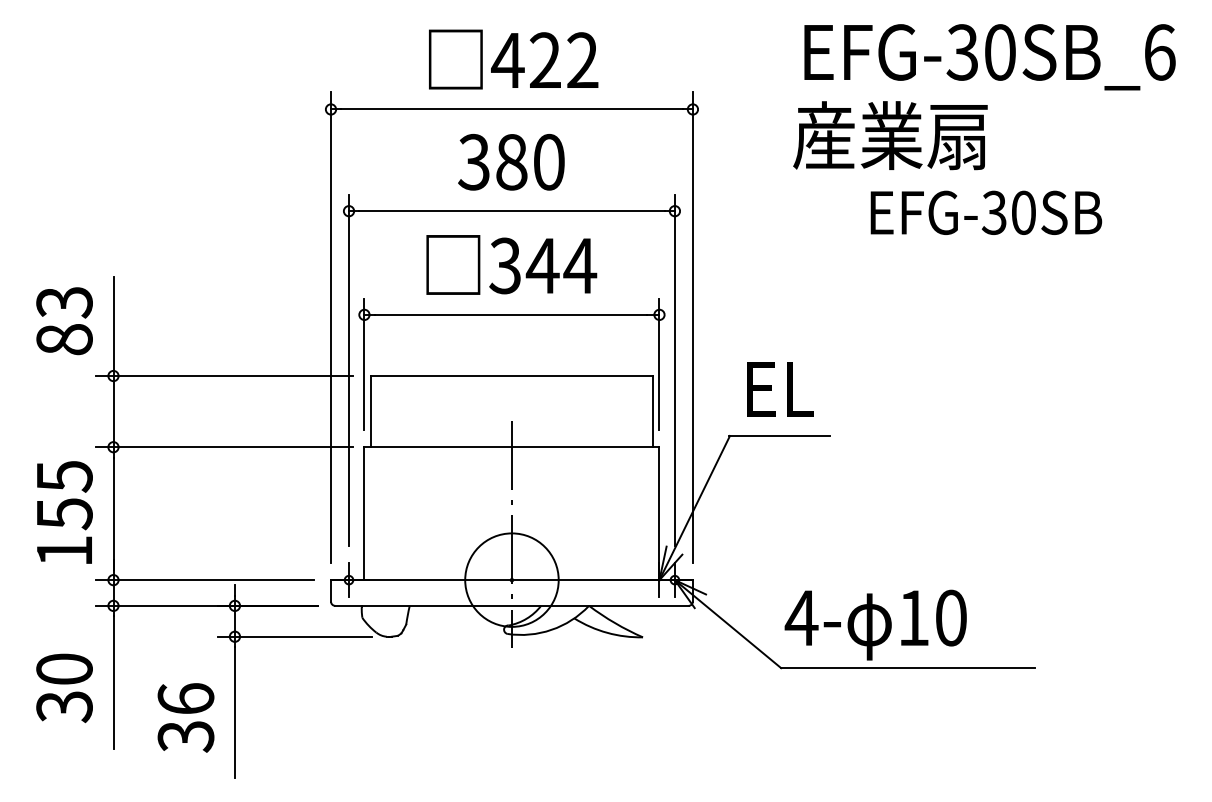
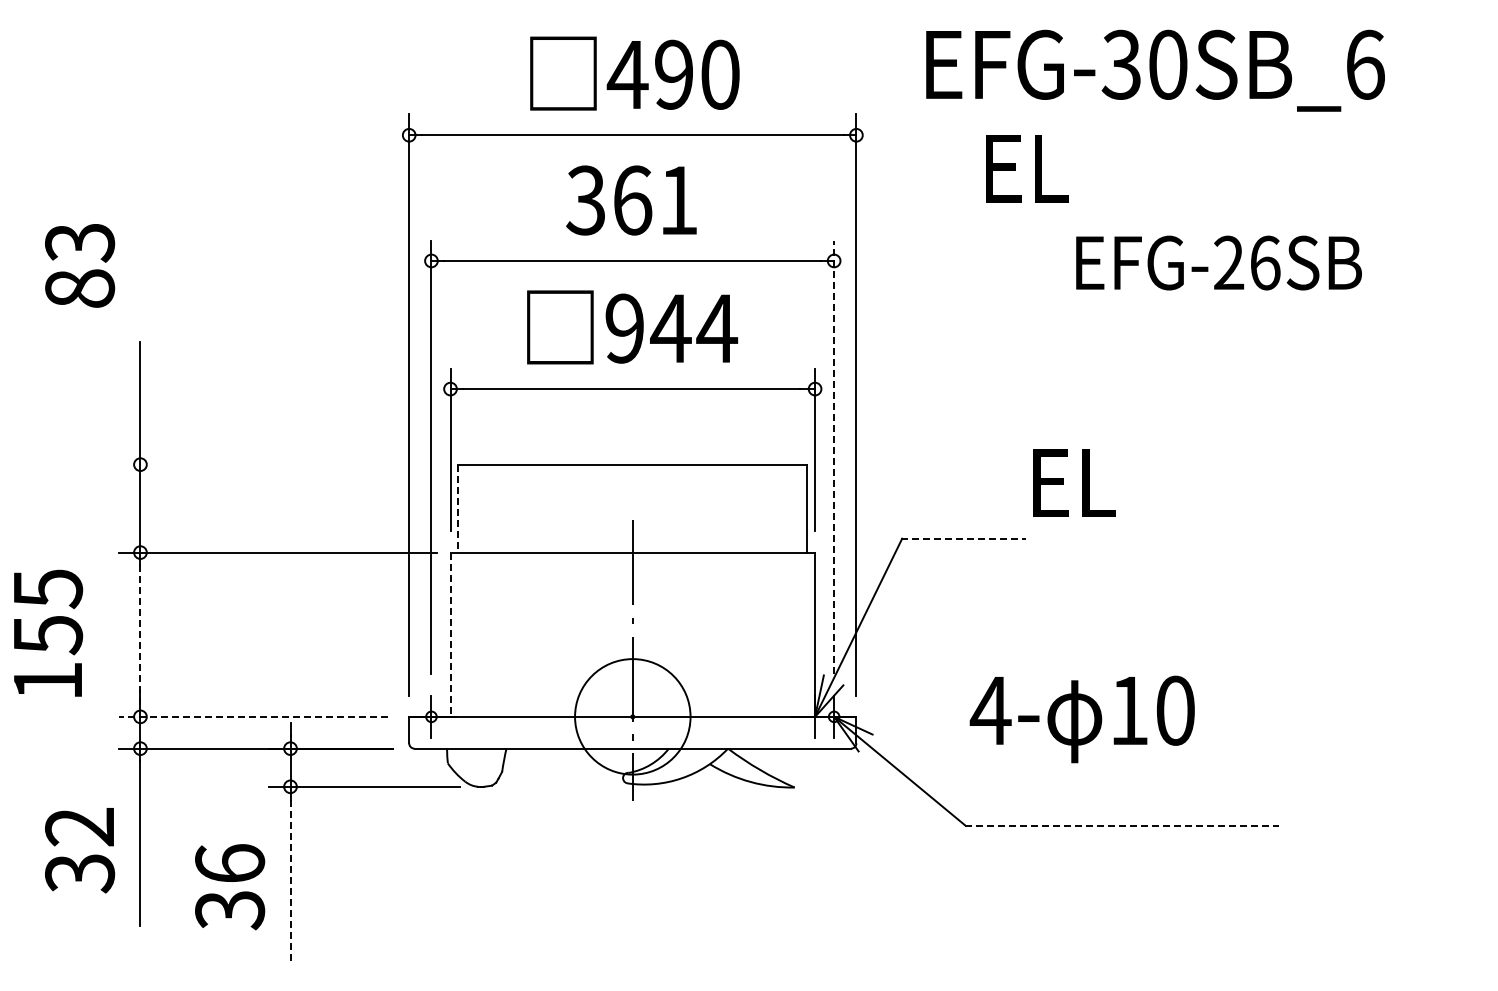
text: (990, 57) -> (1155, 70), moved
text: (563, 60) -> (696, 74), 422 -> 490
text: (890, 135) -> (1100, 167), 産業扇 -> EL
text: (530, 162) -> (655, 200), 380 -> 361
text: (1008, 212) -> (1246, 262), EFG-30SB -> EFG-26SB
text: (504, 265) -> (623, 328), 344 -> 944
text: (64, 320) -> (80, 265), moved
line: (675, 370) -> (834, 457), solid -> dashed
line: (224, 375) -> (277, 464), removed
text: (780, 388) -> (1074, 482), moved
line: (370, 411) -> (458, 508), solid -> dashed
line: (779, 435) -> (963, 538), solid -> dashed
text: (64, 511) -> (48, 632), moved
line: (113, 514) -> (140, 635), solid -> dashed
line: (364, 514) -> (450, 635), solid -> dashed
line: (204, 579) -> (253, 716), solid -> dashed
text: (875, 625) -> (1081, 719), moved
text: (64, 668) -> (80, 826), 30 -> 32
line: (907, 668) -> (1121, 825), solid -> dashed
line: (234, 712) -> (290, 880), solid -> dashed

